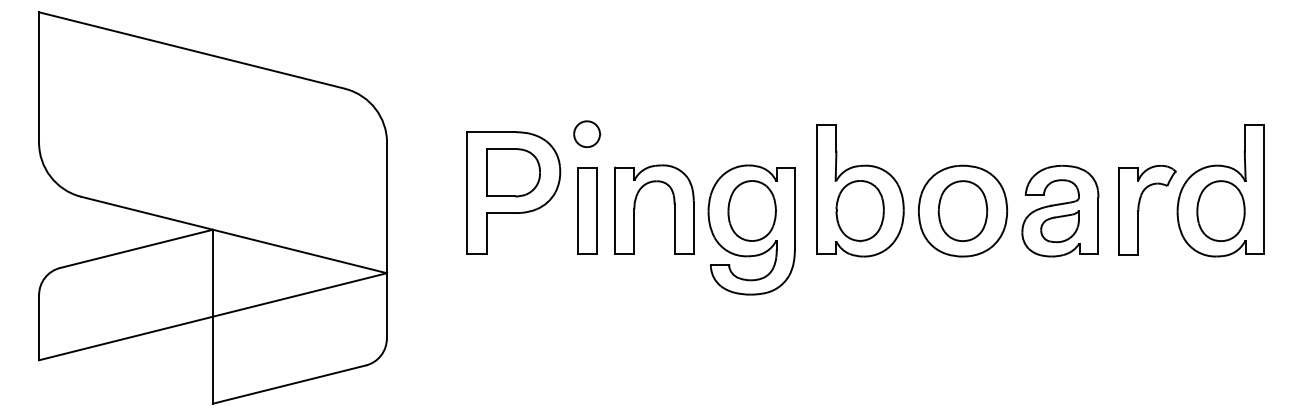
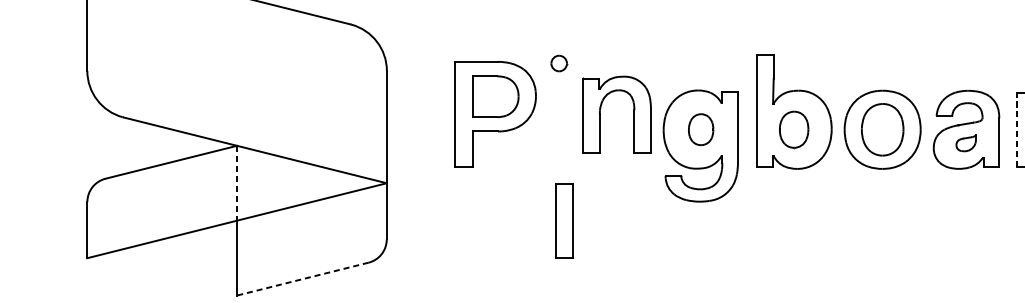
part: (587, 133) -> (559, 62), size x0.7
part: (635, 208) -> (600, 113), moved
part: (587, 210) -> (564, 220), moved
part: (751, 210) -> (700, 129), size x0.6
line: (1119, 210) -> (1017, 129), solid -> dashed
part: (859, 211) -> (793, 130), size x0.7
part: (1059, 226) -> (965, 143), size x0.6
line: (212, 273) -> (236, 183), solid -> dashed
line: (289, 384) -> (302, 279), solid -> dashed

